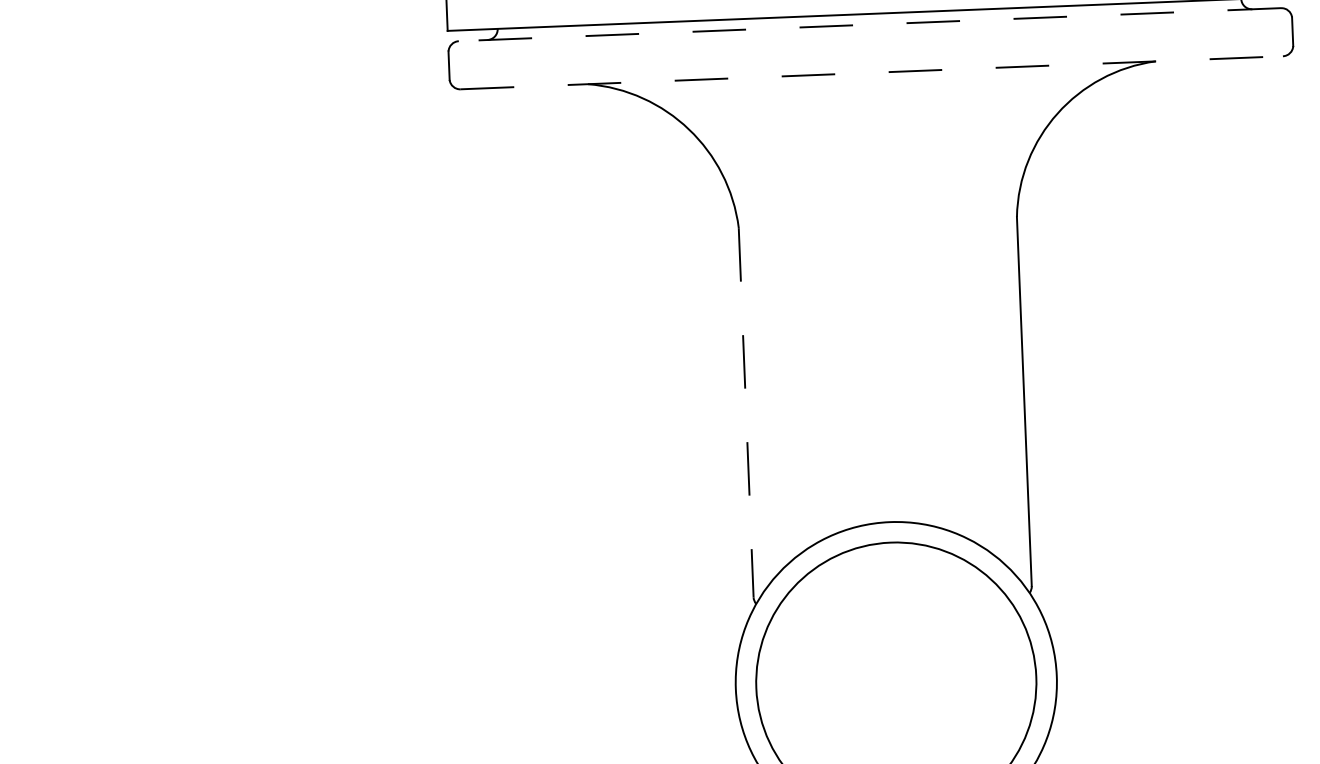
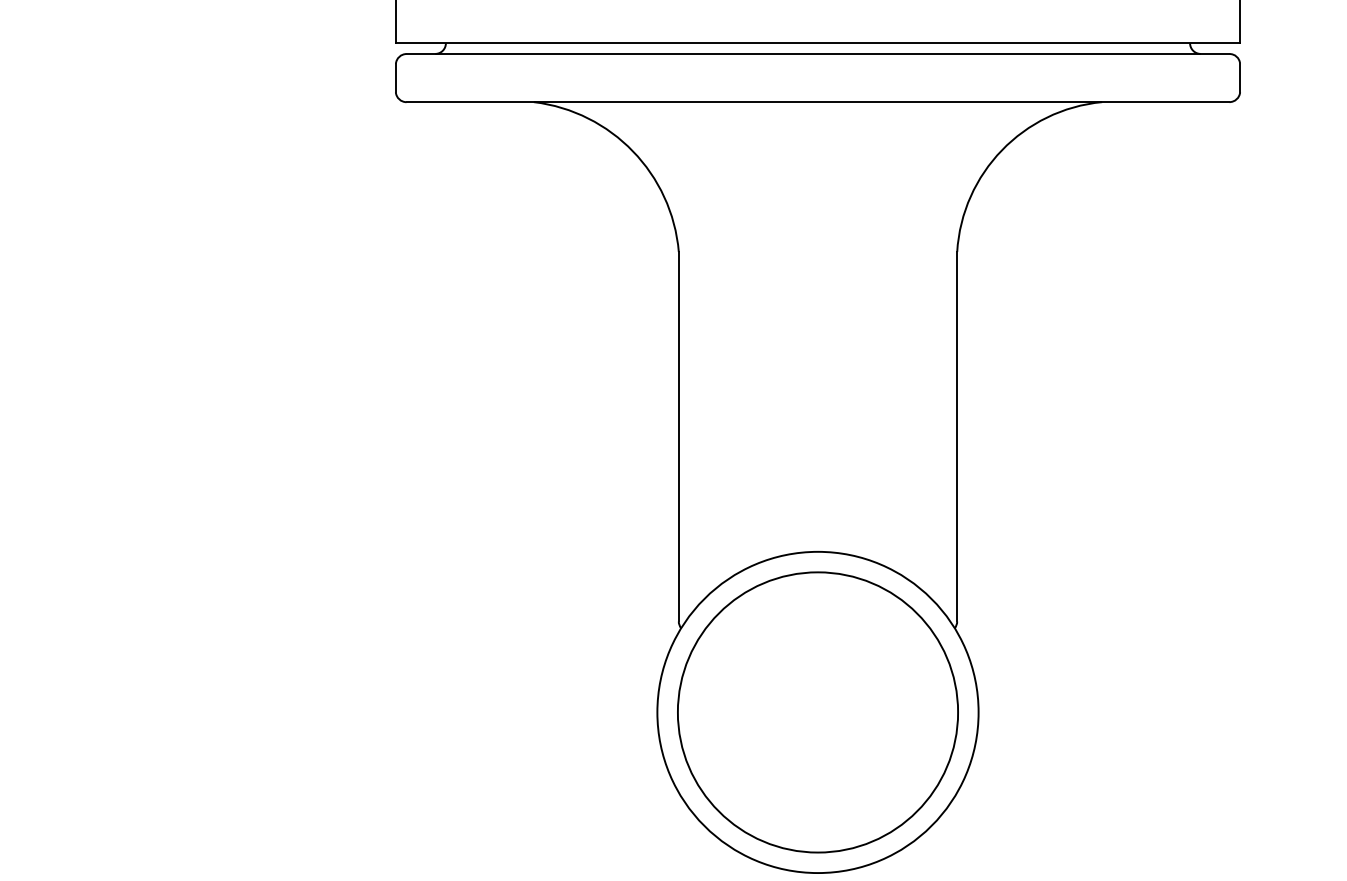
line: (869, 24) -> (817, 53), dashed -> solid
line: (872, 73) -> (818, 102), dashed -> solid
line: (745, 412) -> (678, 436), dashed -> solid

